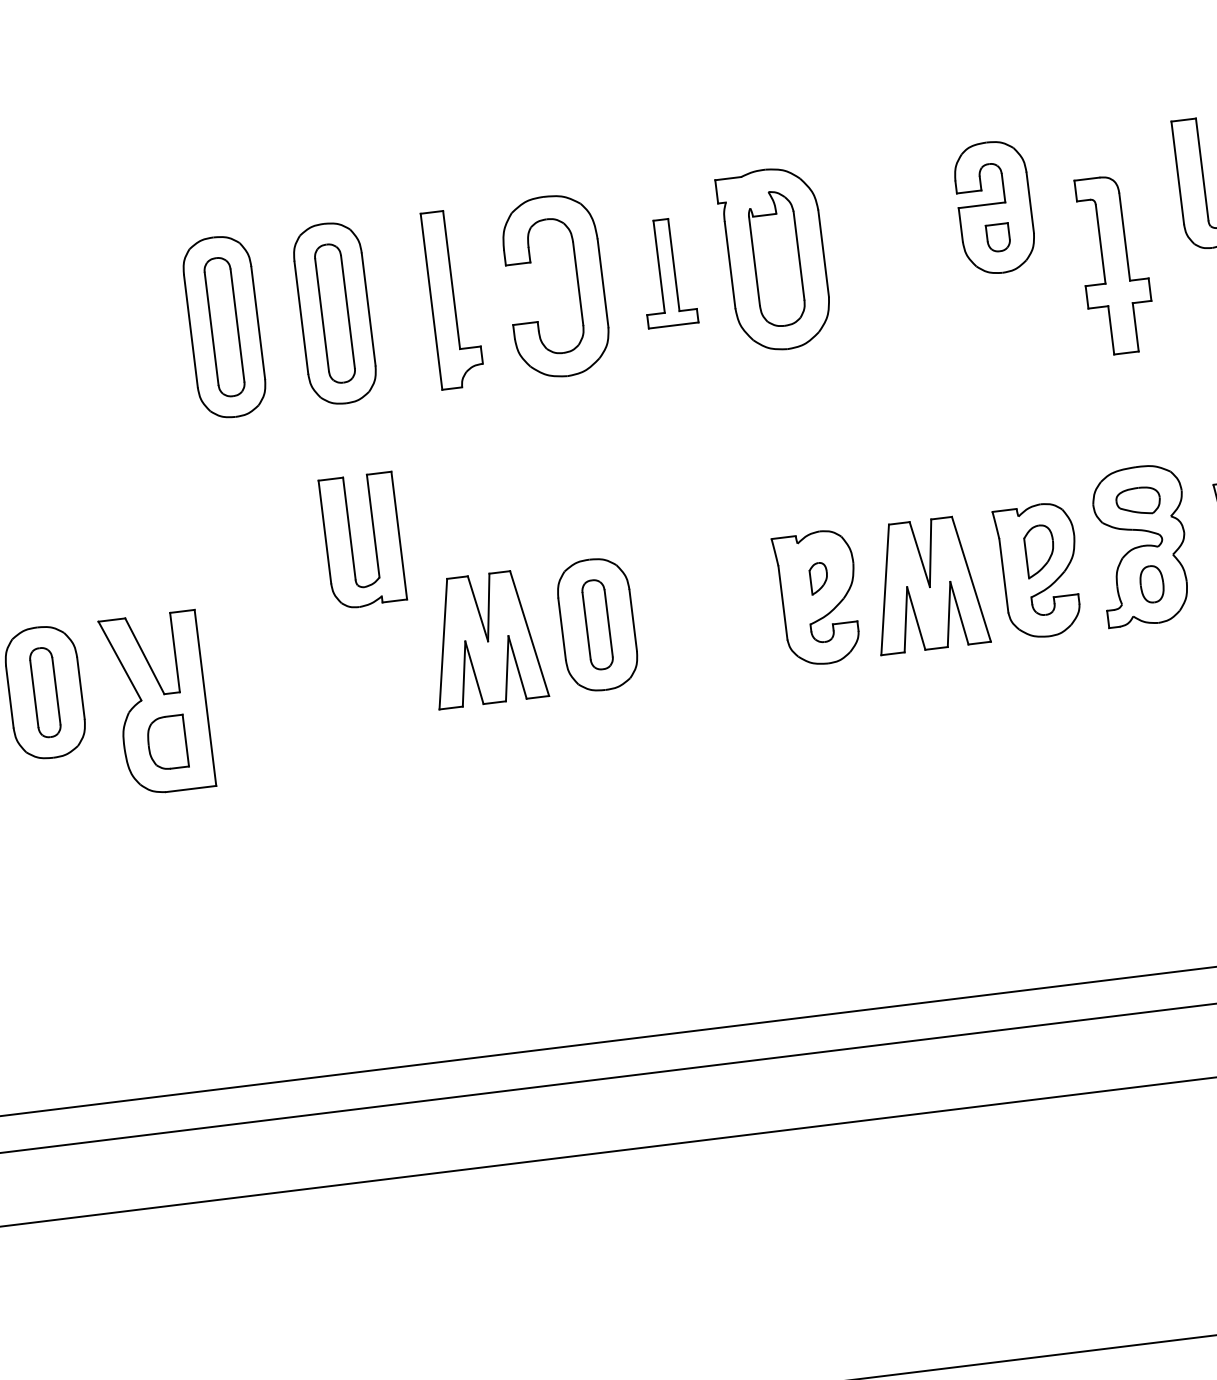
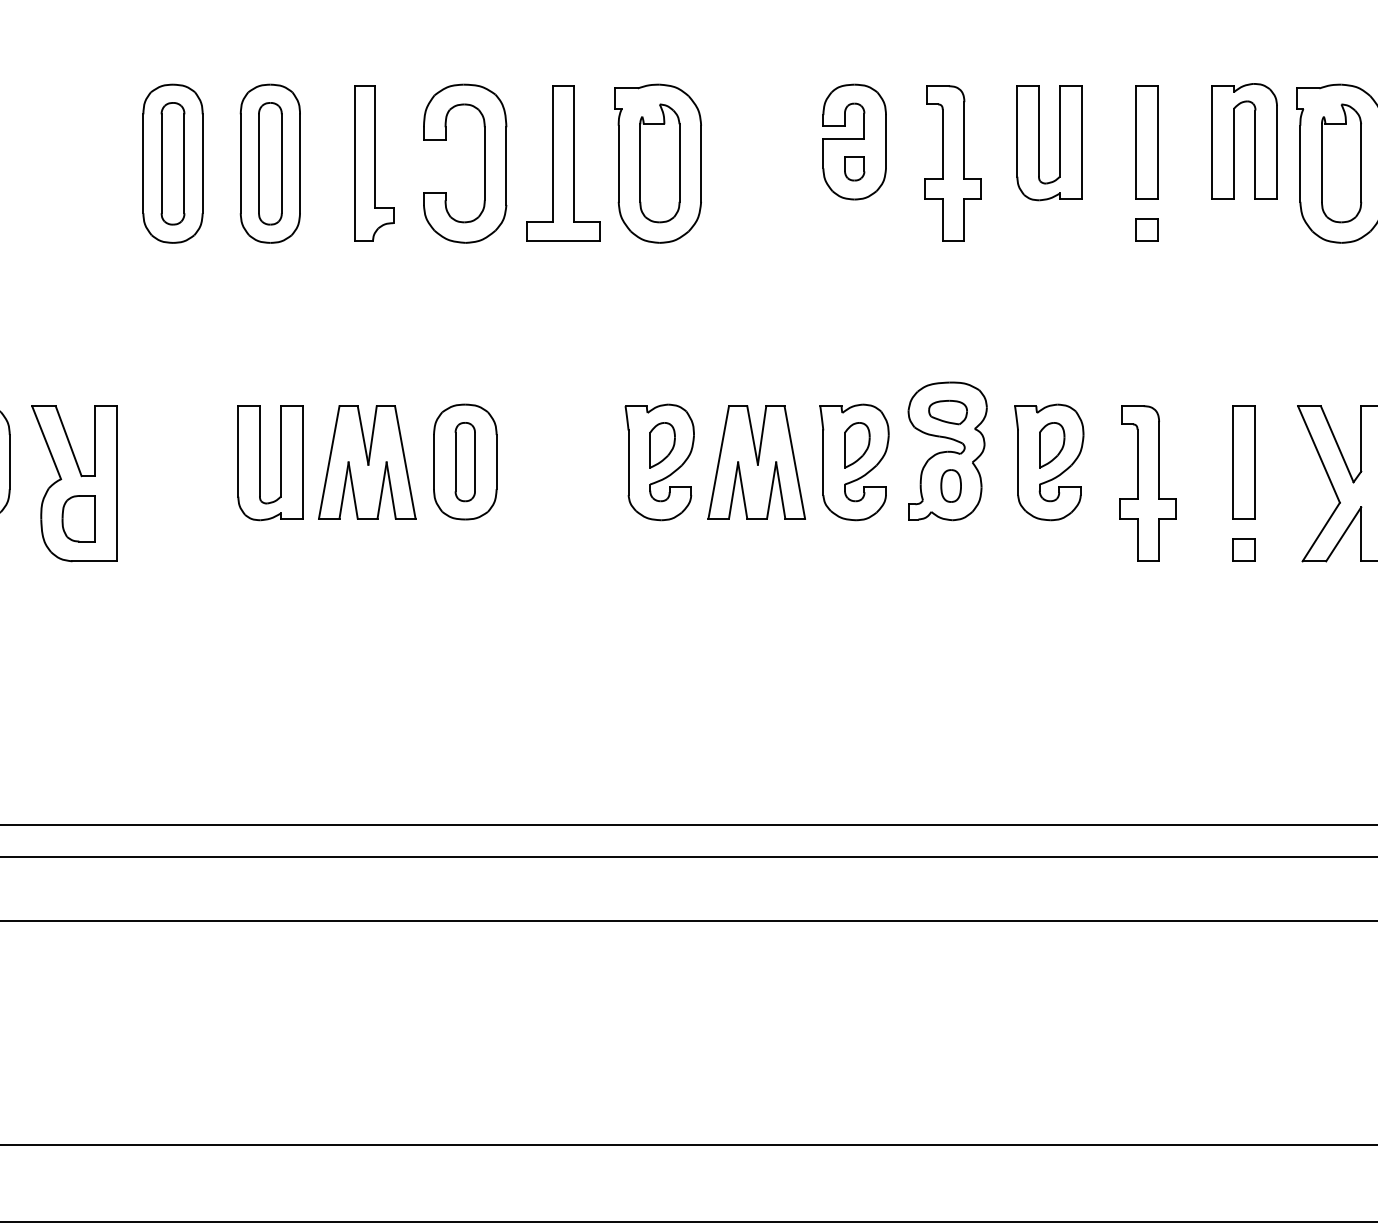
part: (1114, 264) -> (952, 163), moved
part: (667, 272) -> (563, 163), size x1.67
part: (351, 542) -> (260, 463), moved
part: (819, 578) -> (662, 445), size x1.67

